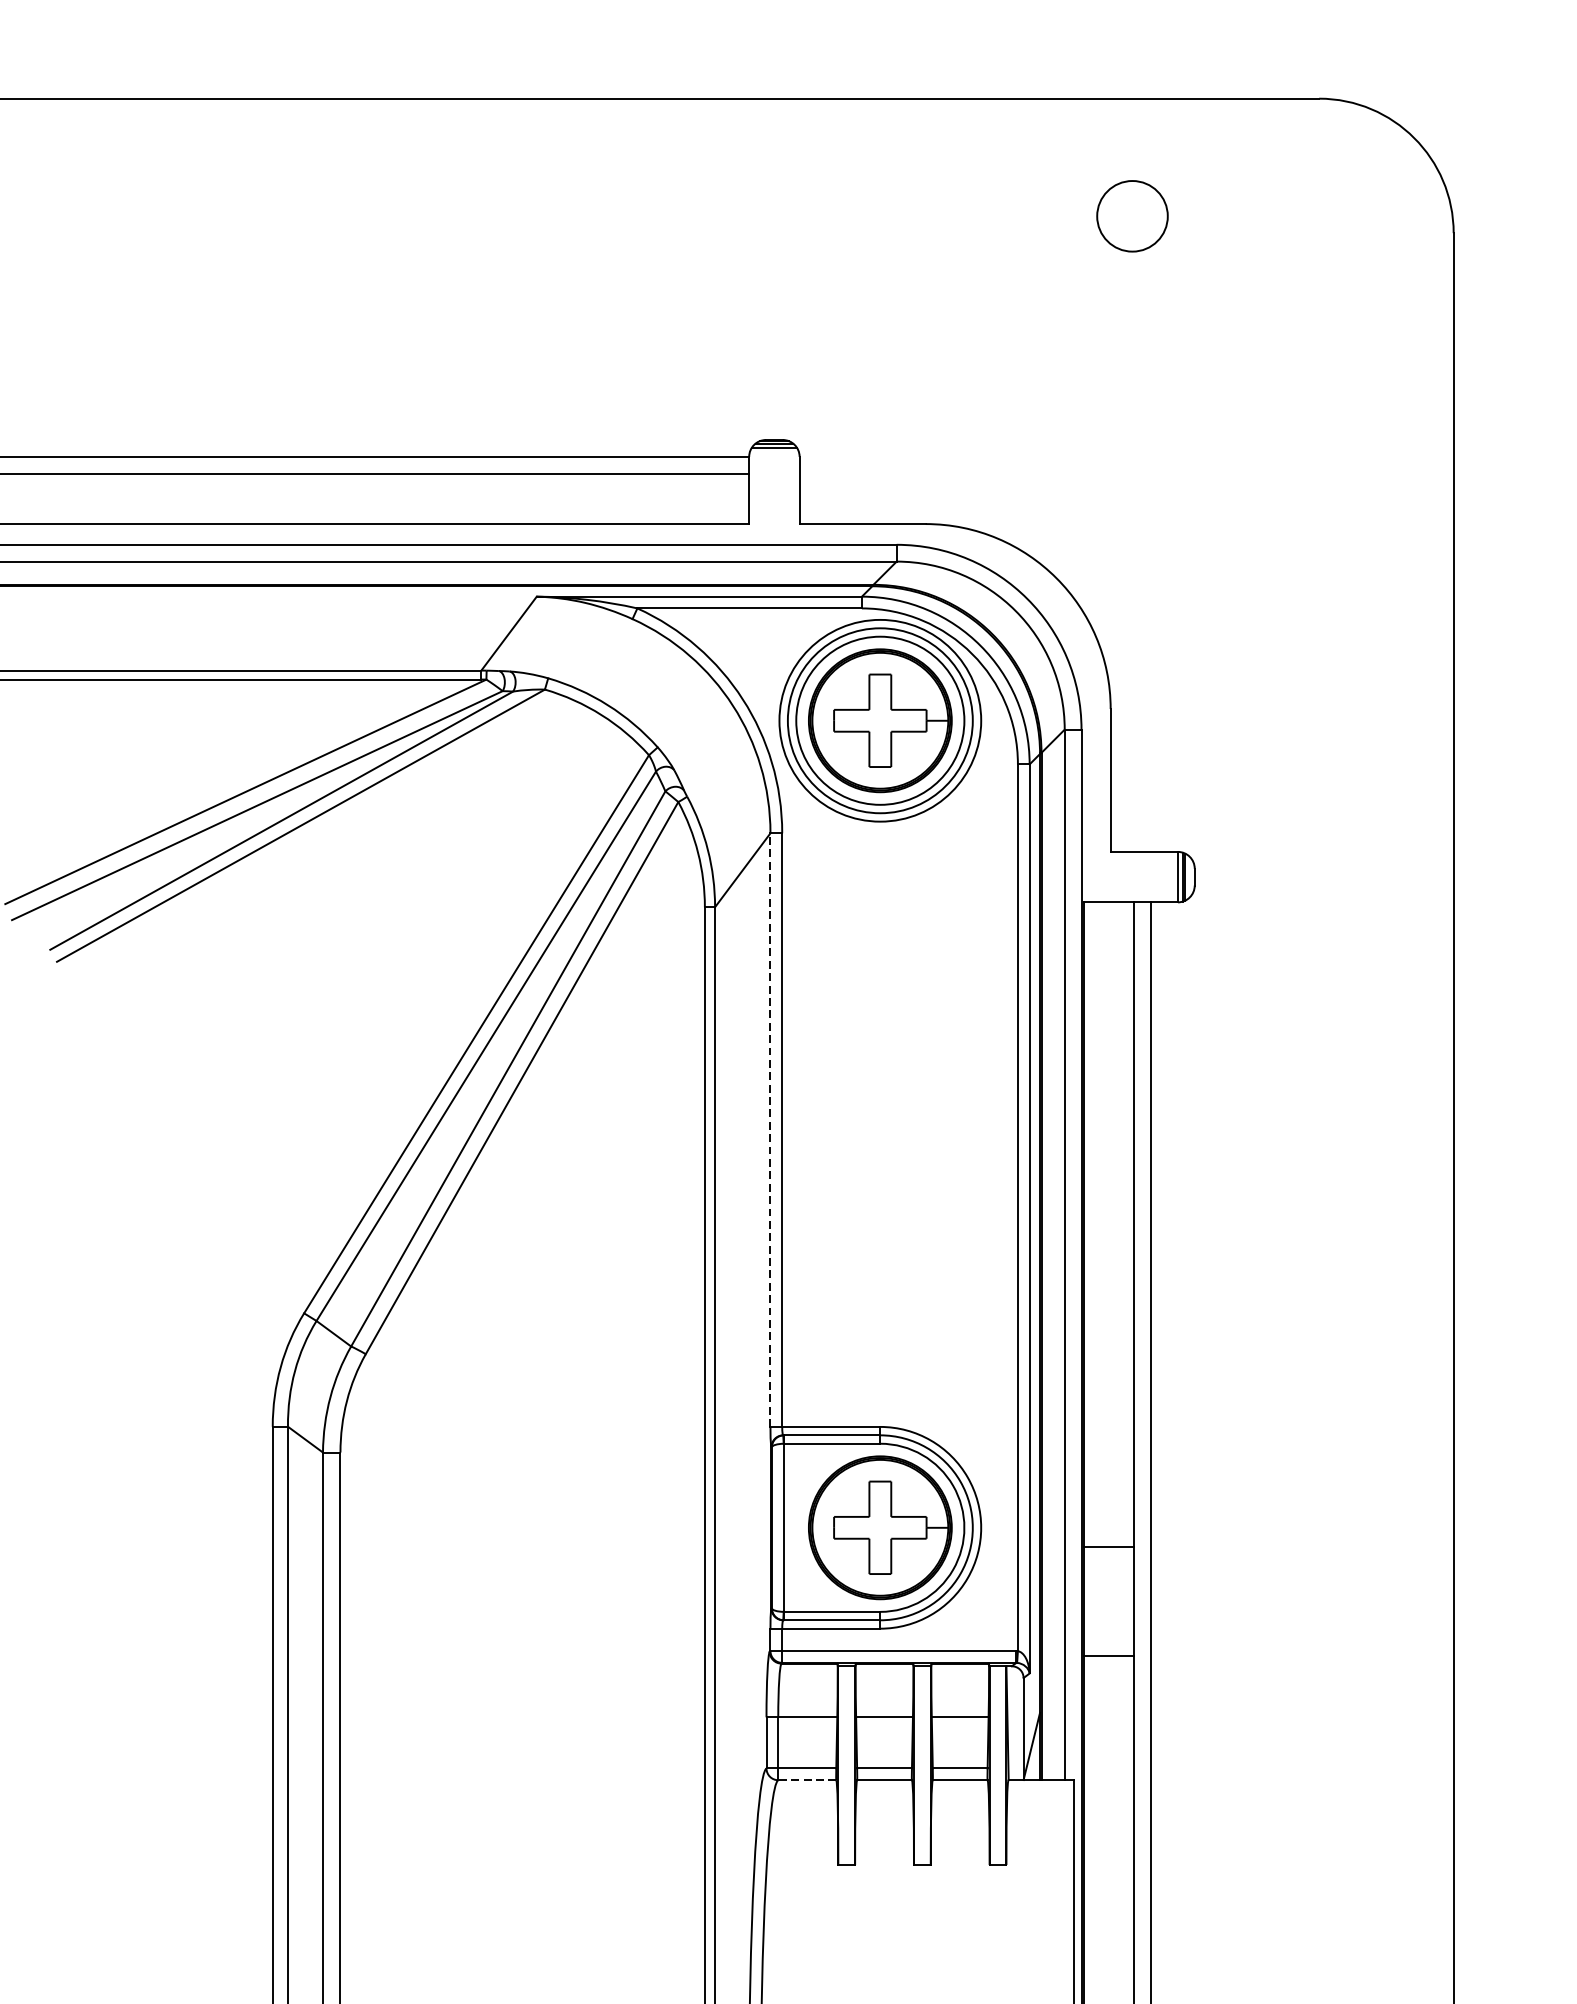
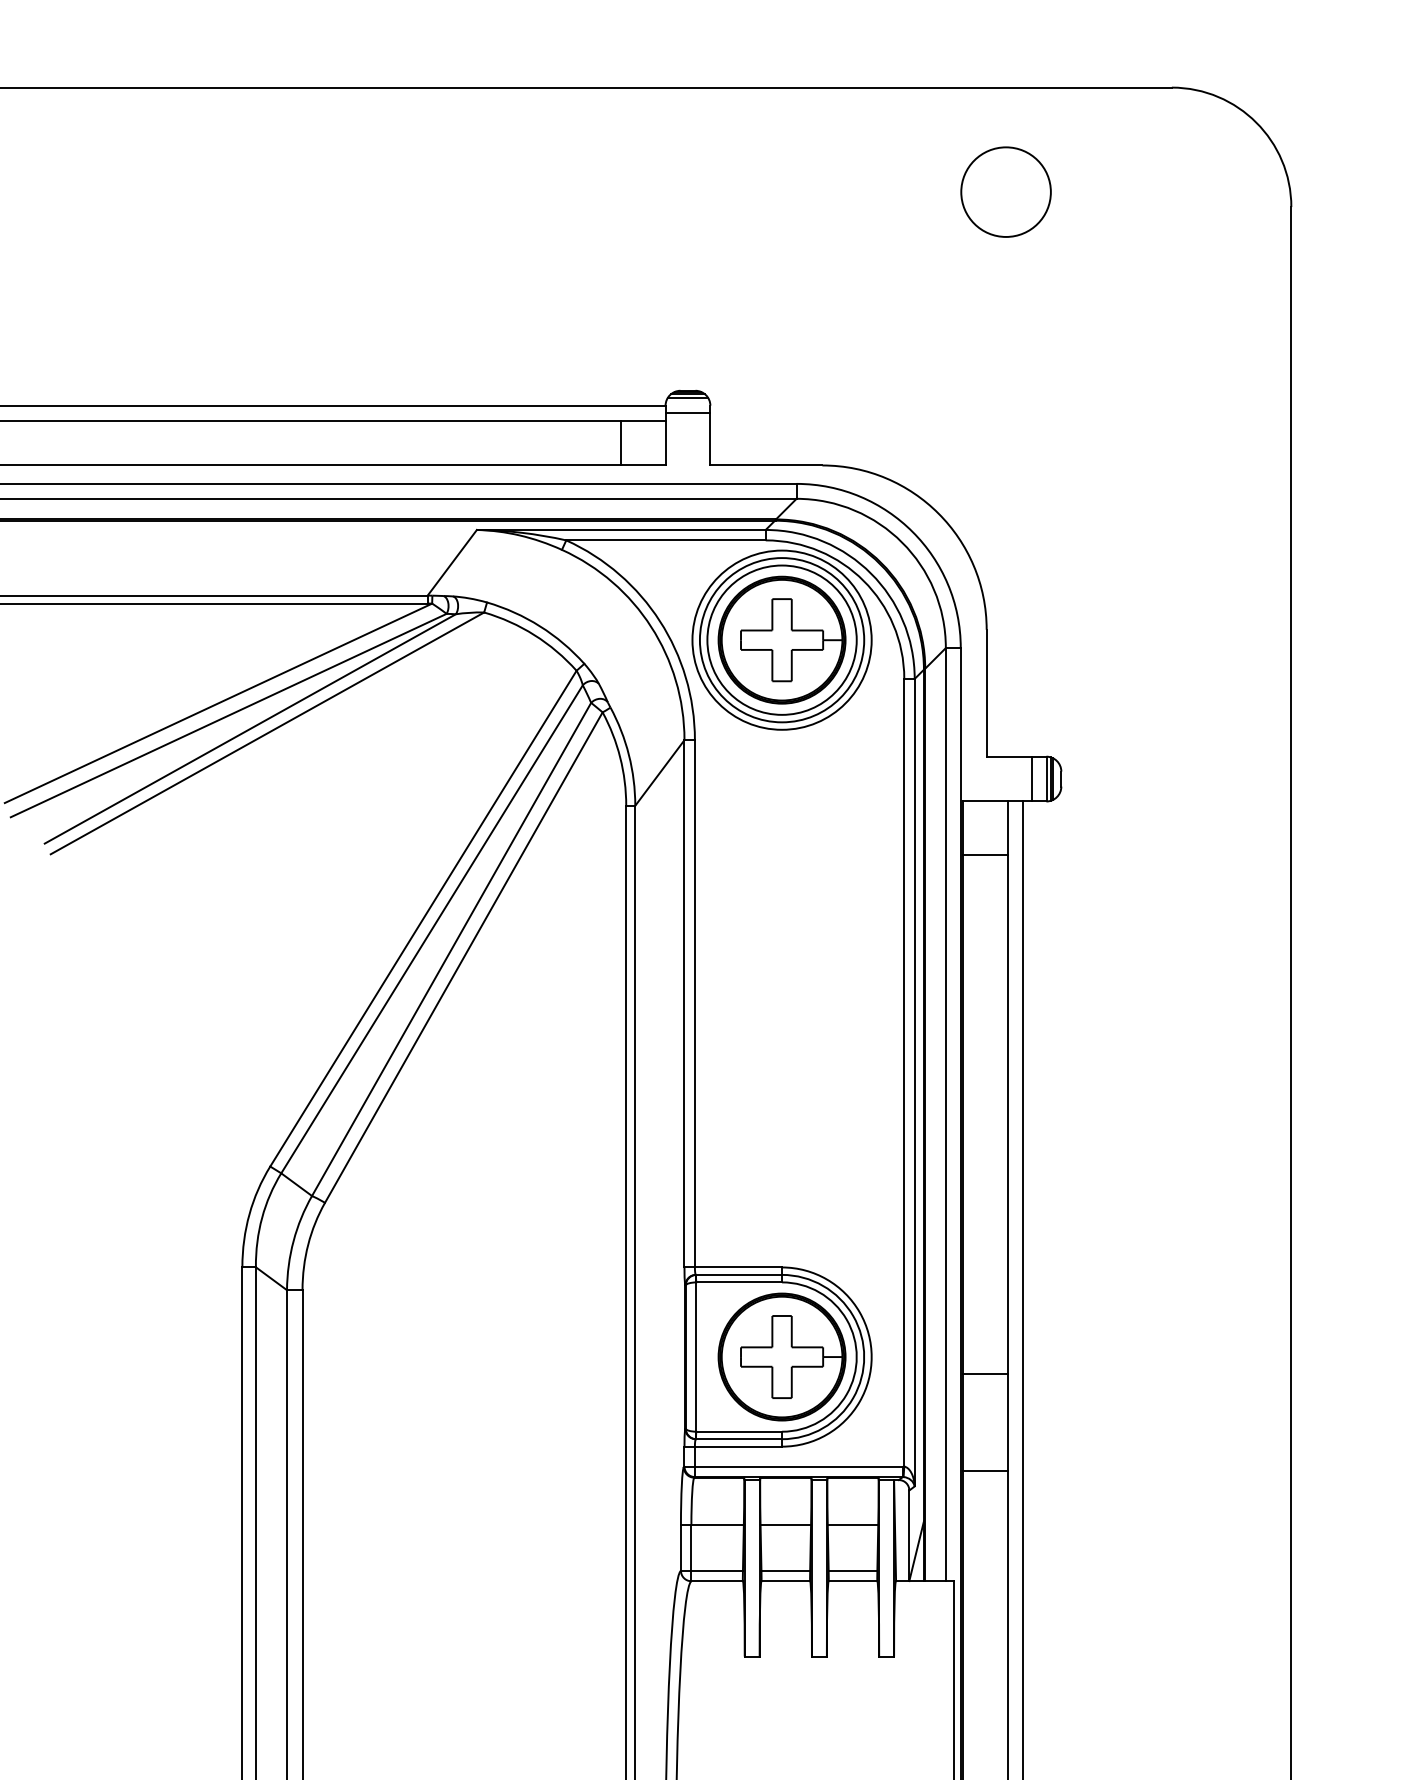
circle: (1131, 215) -> (1005, 191), size x1.43
line: (773, 464) -> (687, 412), added
line: (698, 498) -> (620, 442), added
line: (1161, 876) -> (1031, 778), added
line: (1108, 962) -> (984, 854), added
line: (770, 1129) -> (684, 1003), dashed -> solid
line: (807, 1780) -> (717, 1581), dashed -> solid

